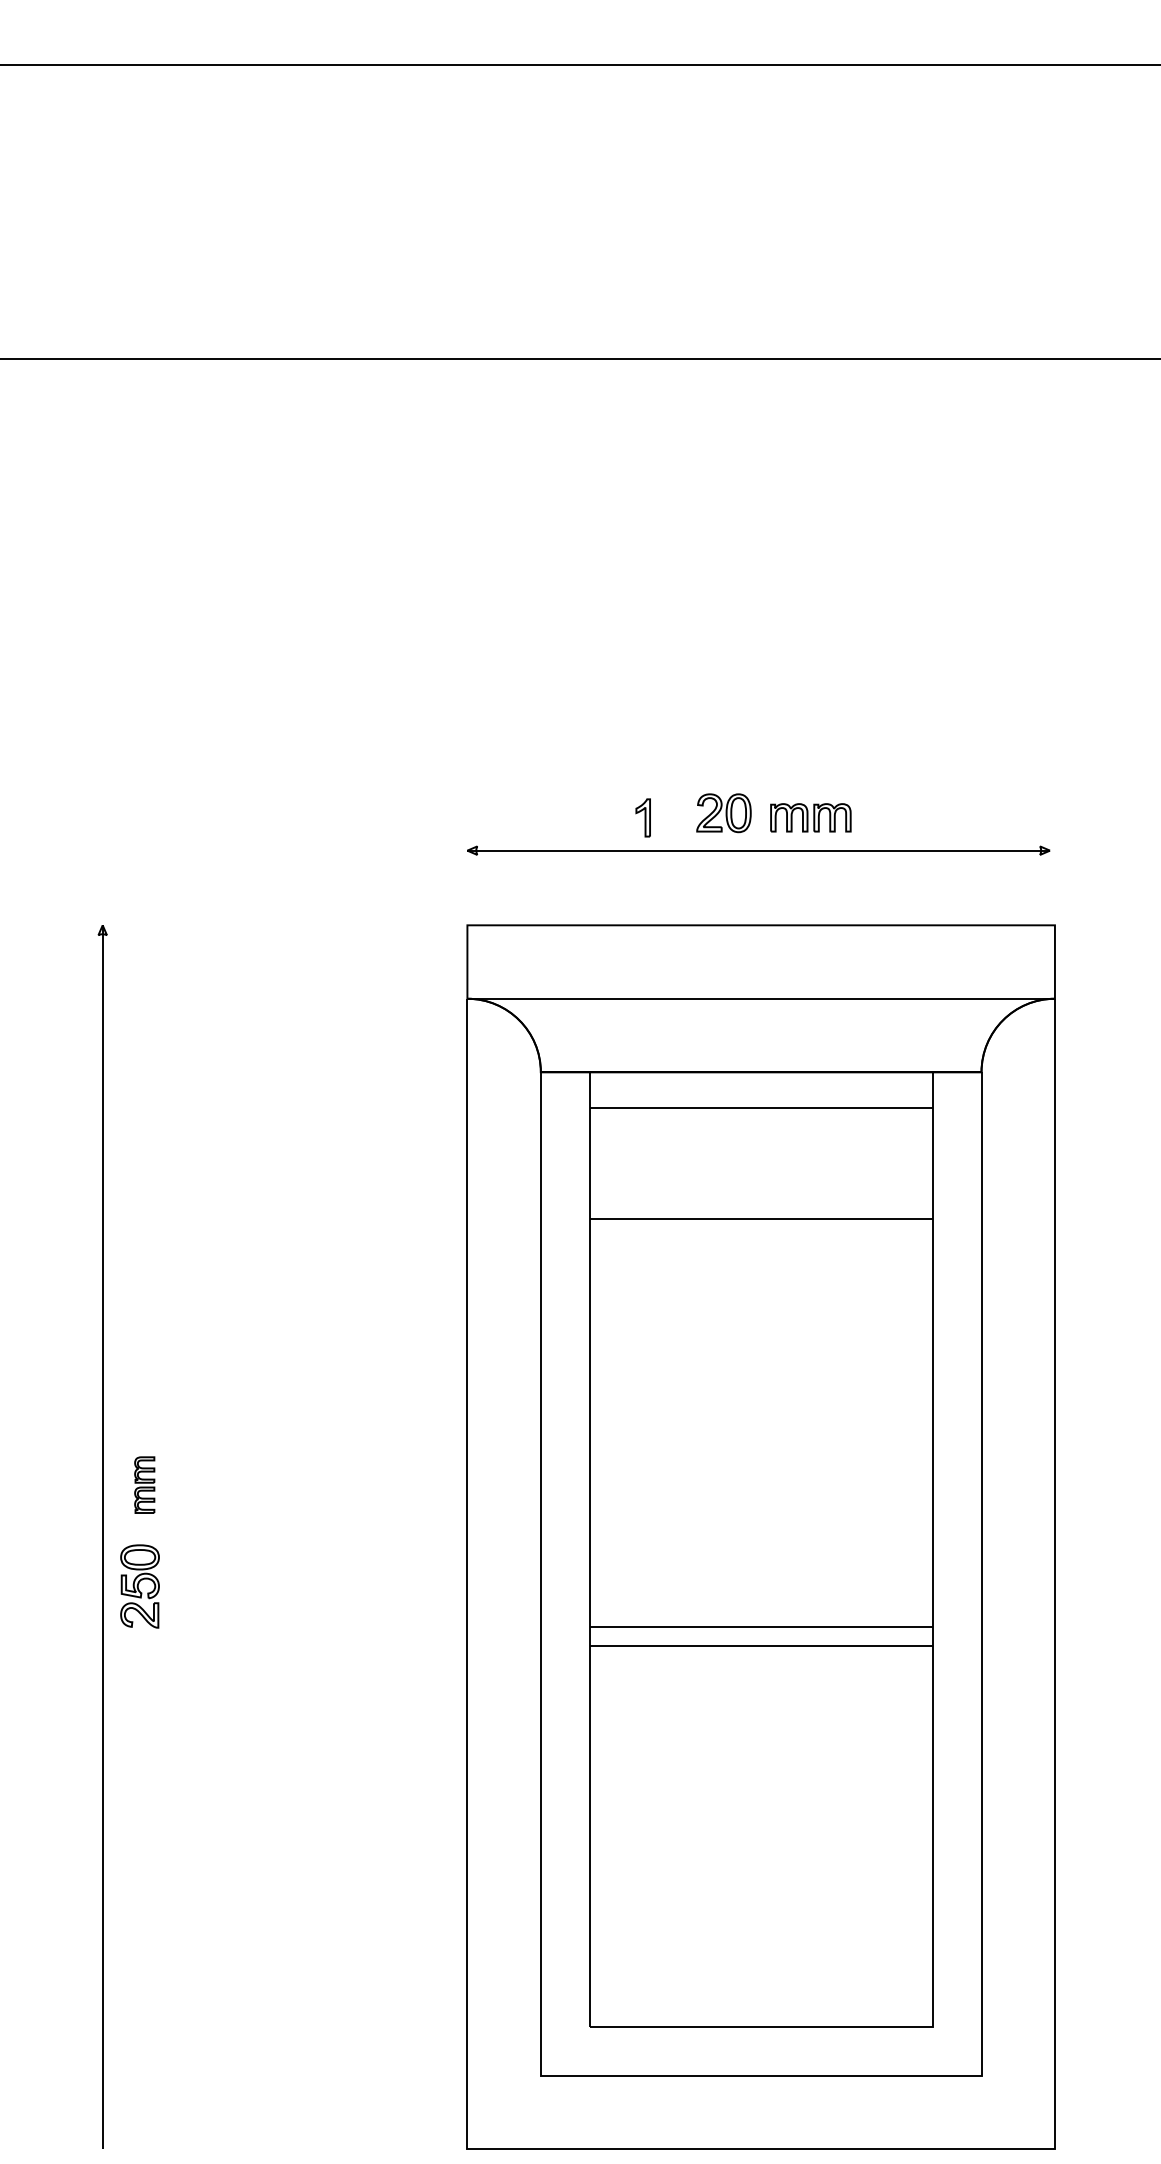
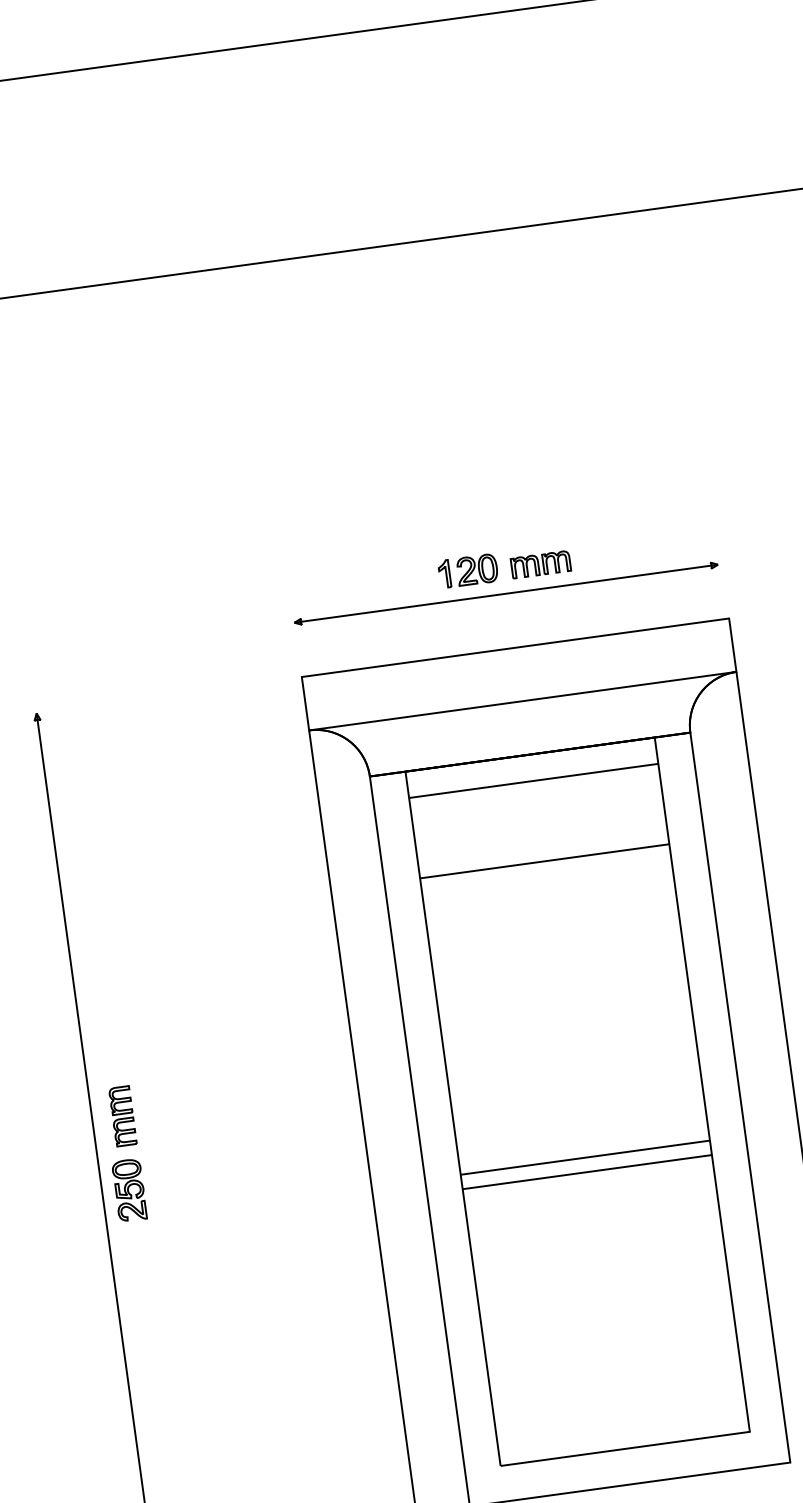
part: (642, 817) -> (444, 573), moved
part: (144, 1484) -> (122, 1115), size x1.43

